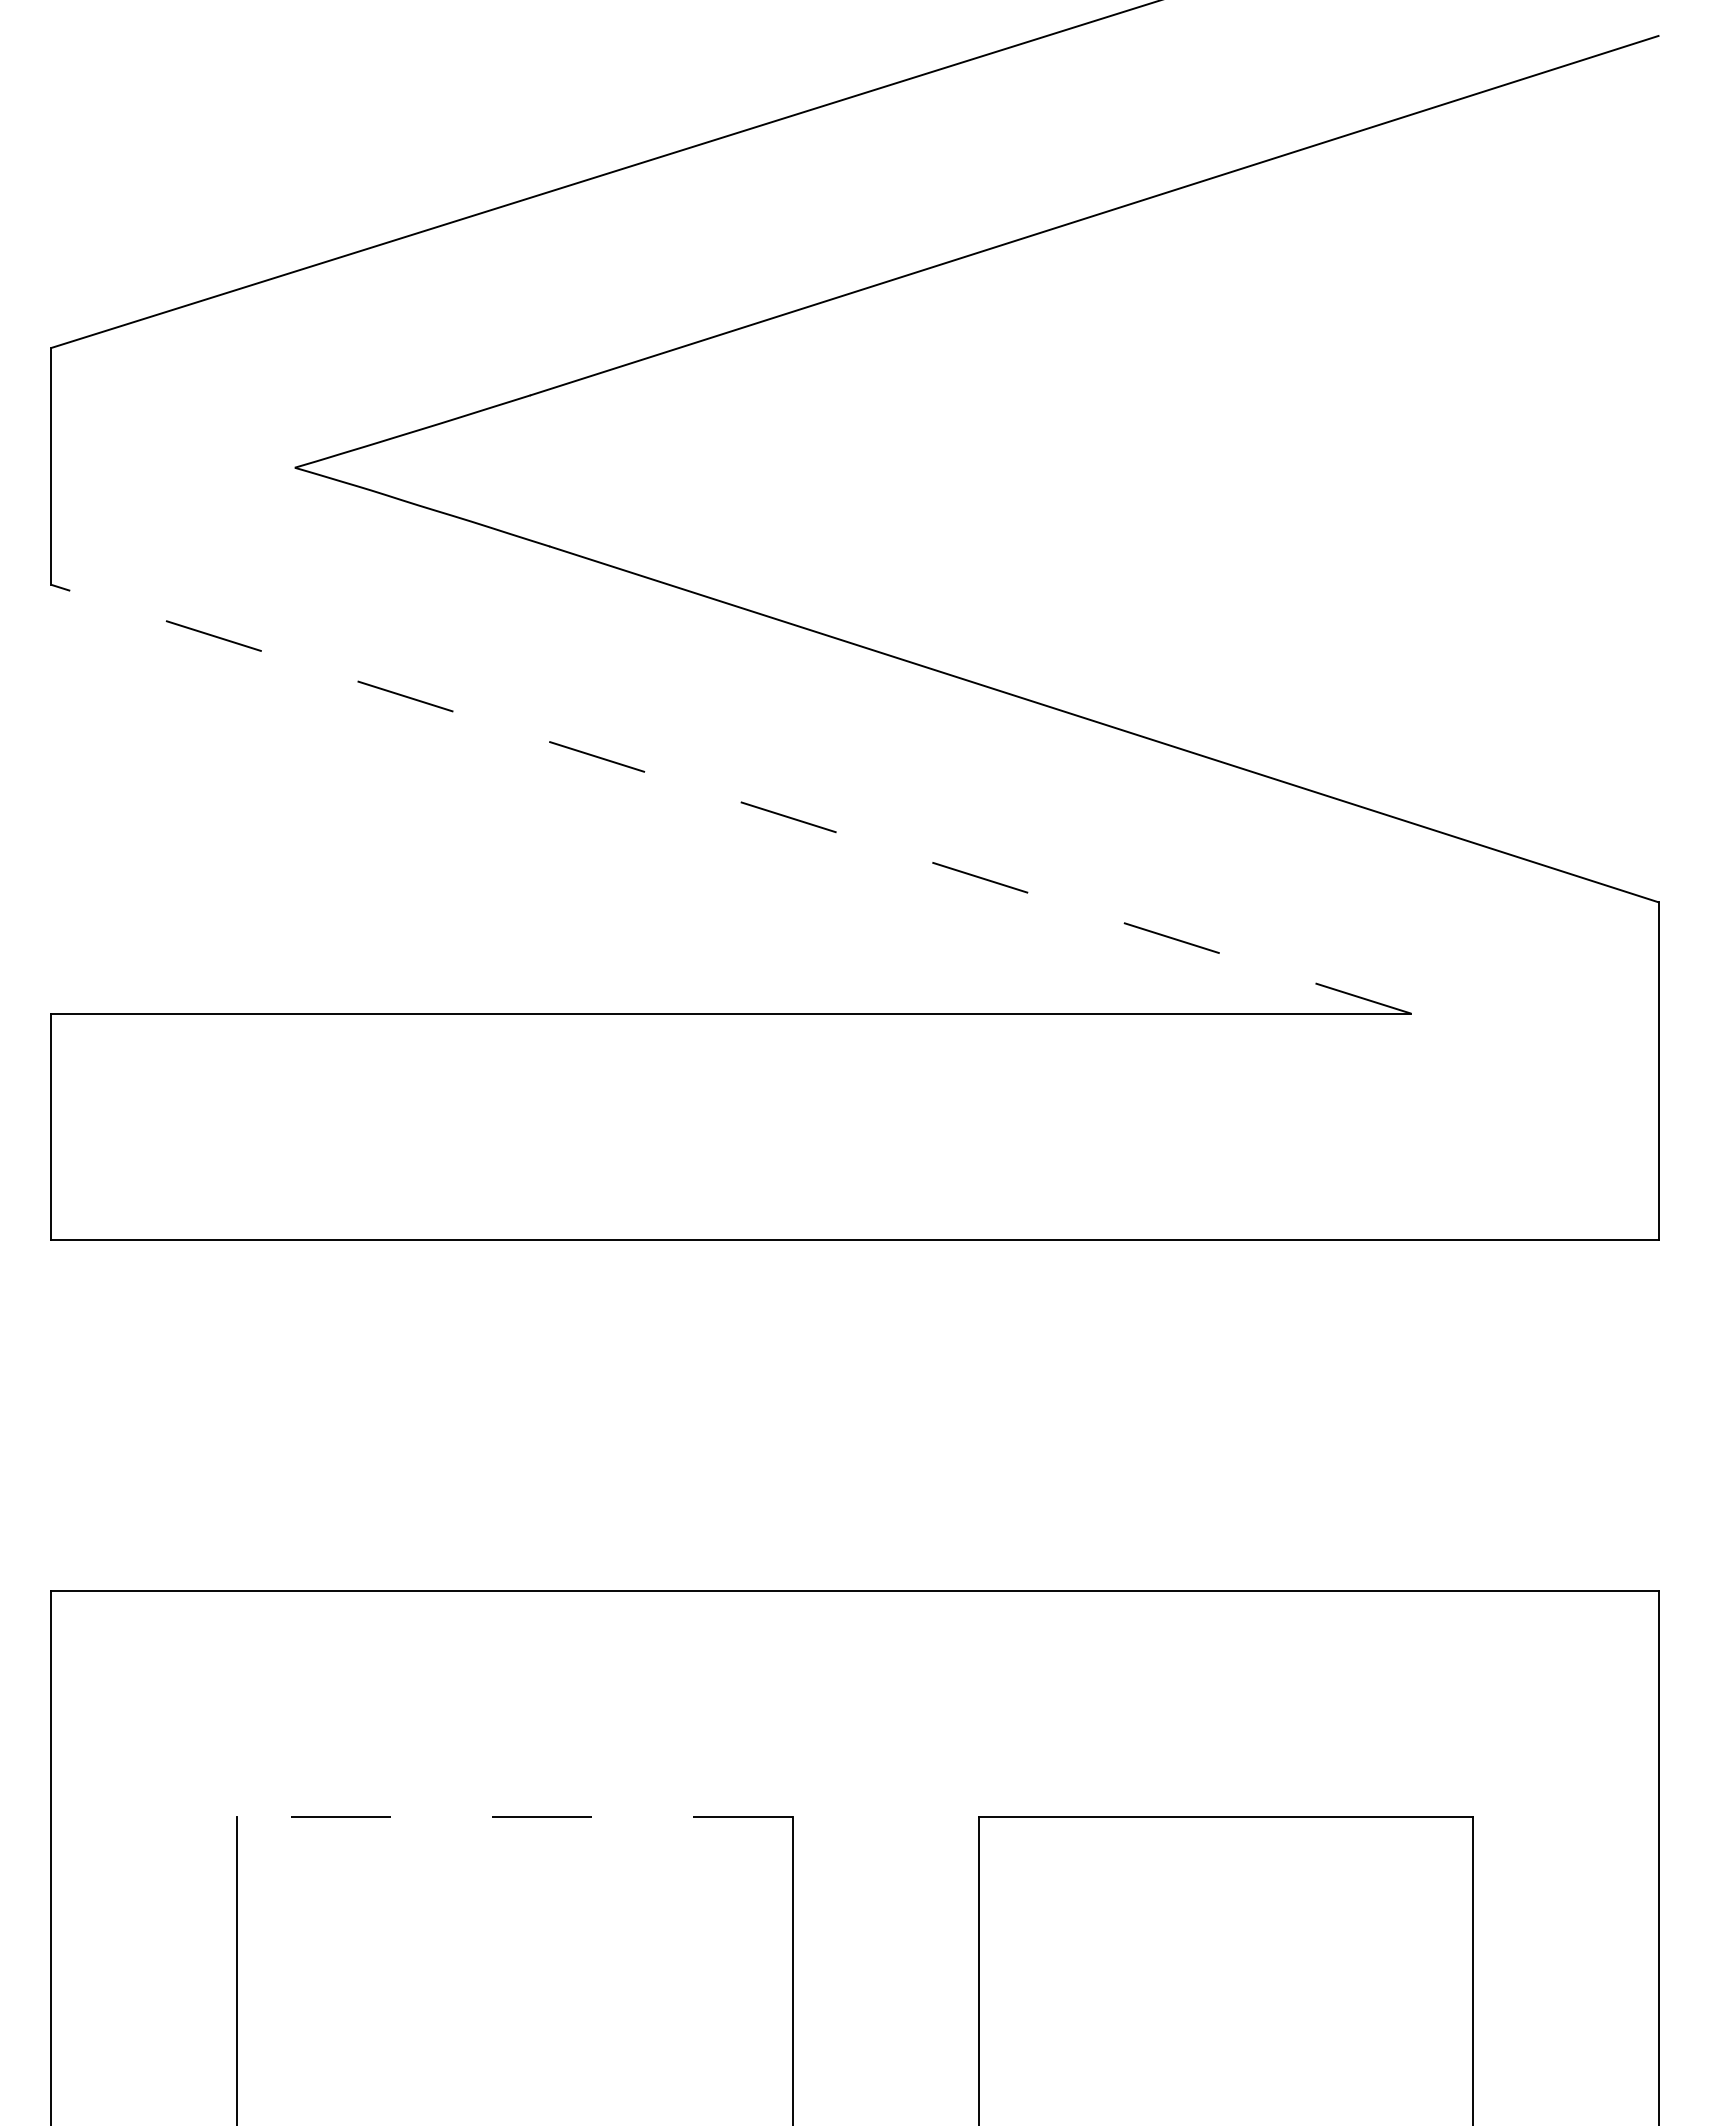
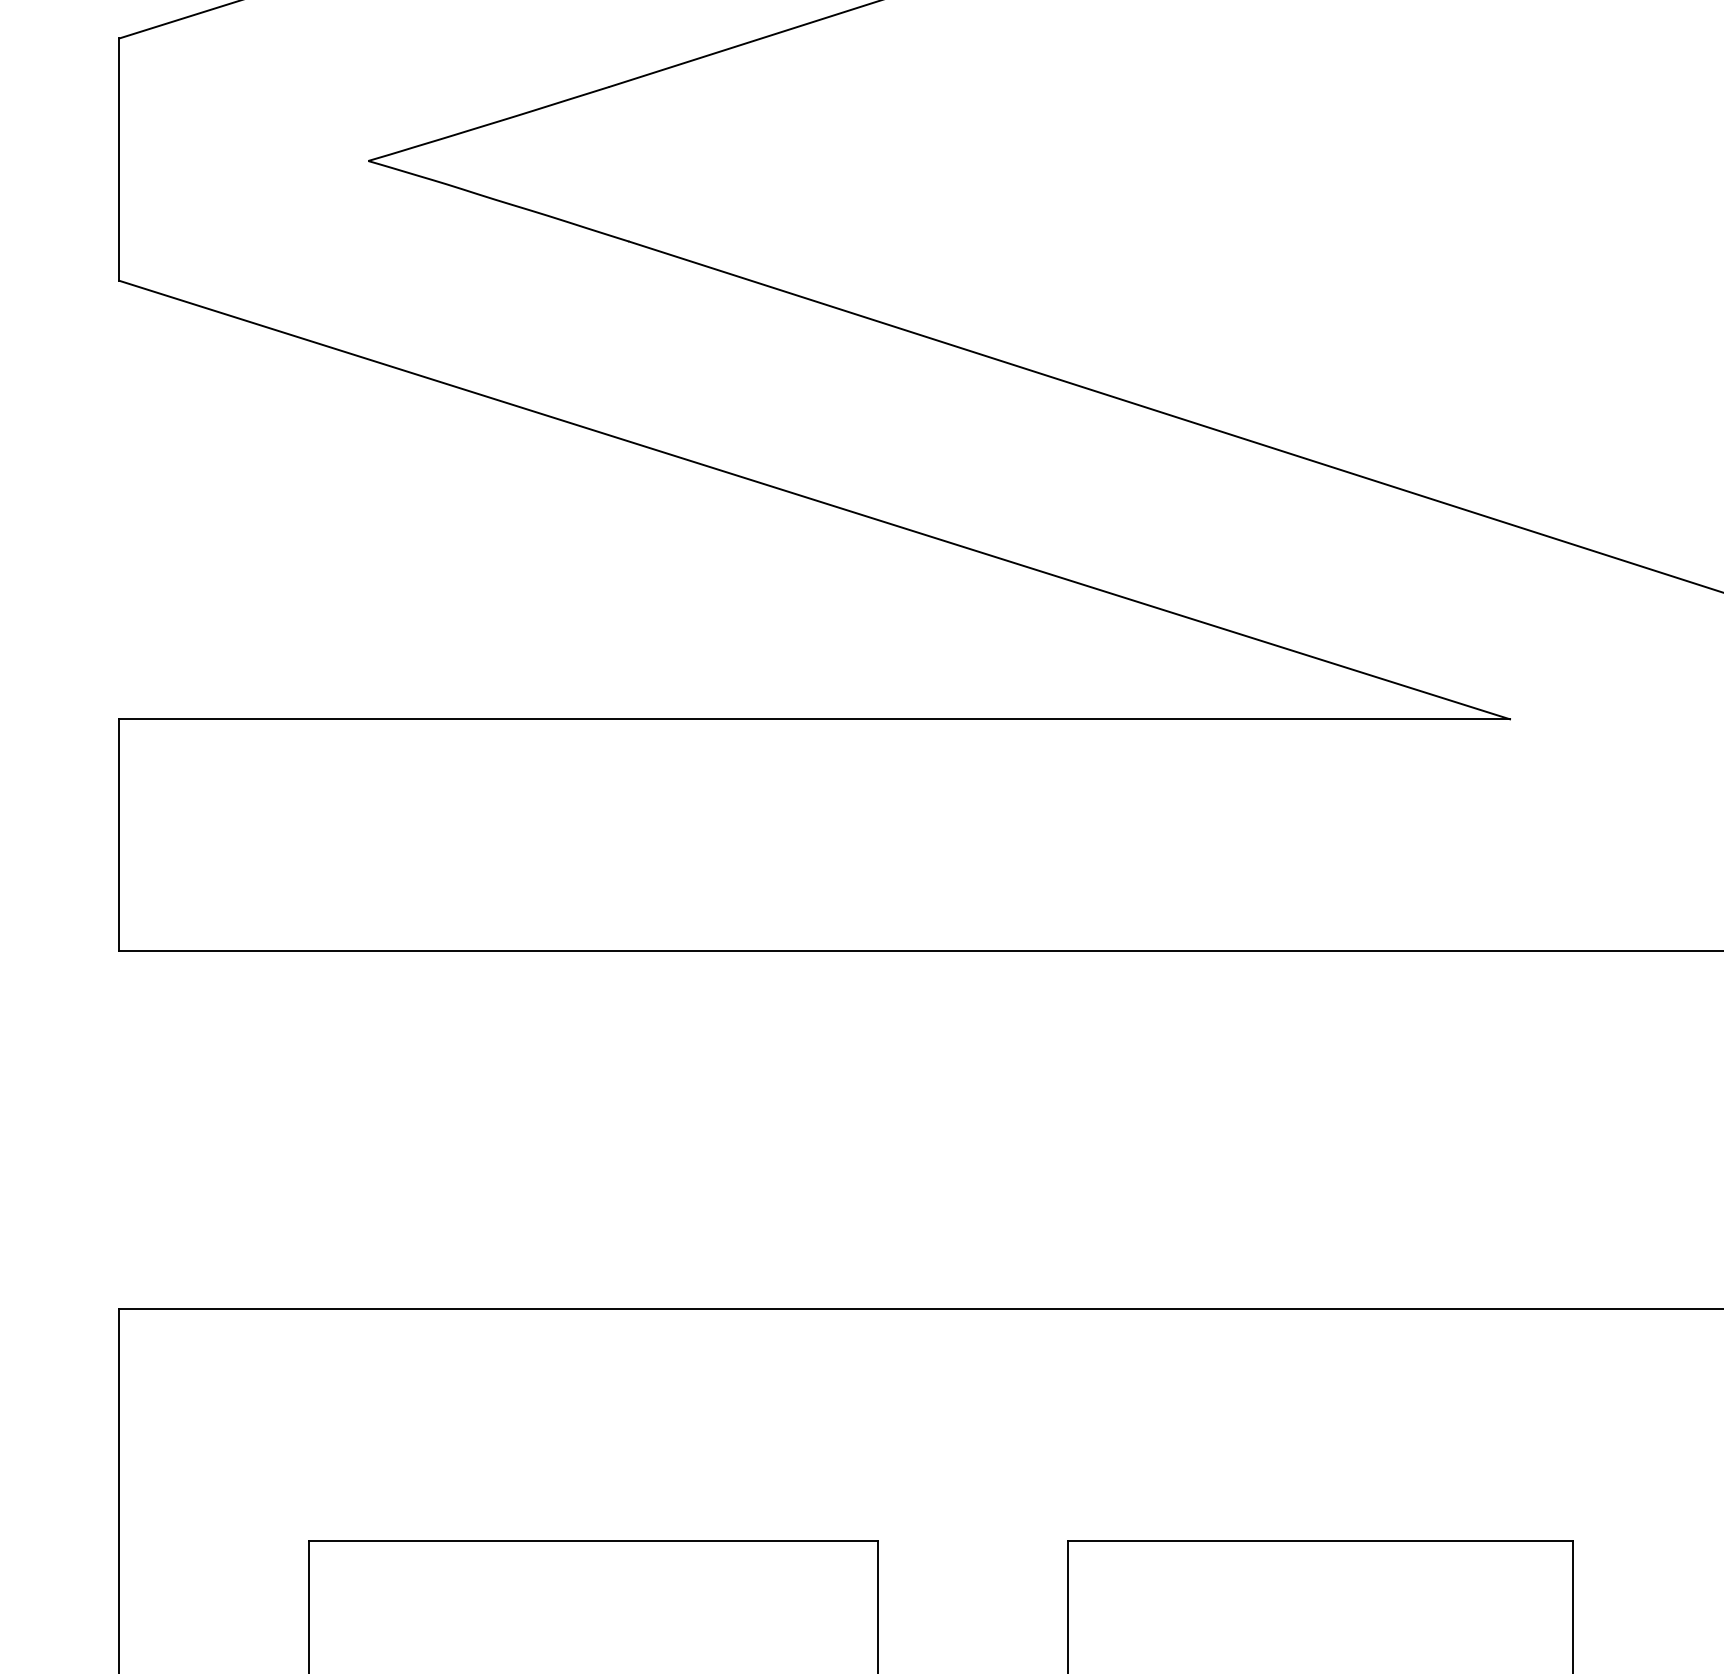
line: (731, 799) -> (814, 500), dashed -> solid
line: (514, 1817) -> (592, 1541), dashed -> solid

